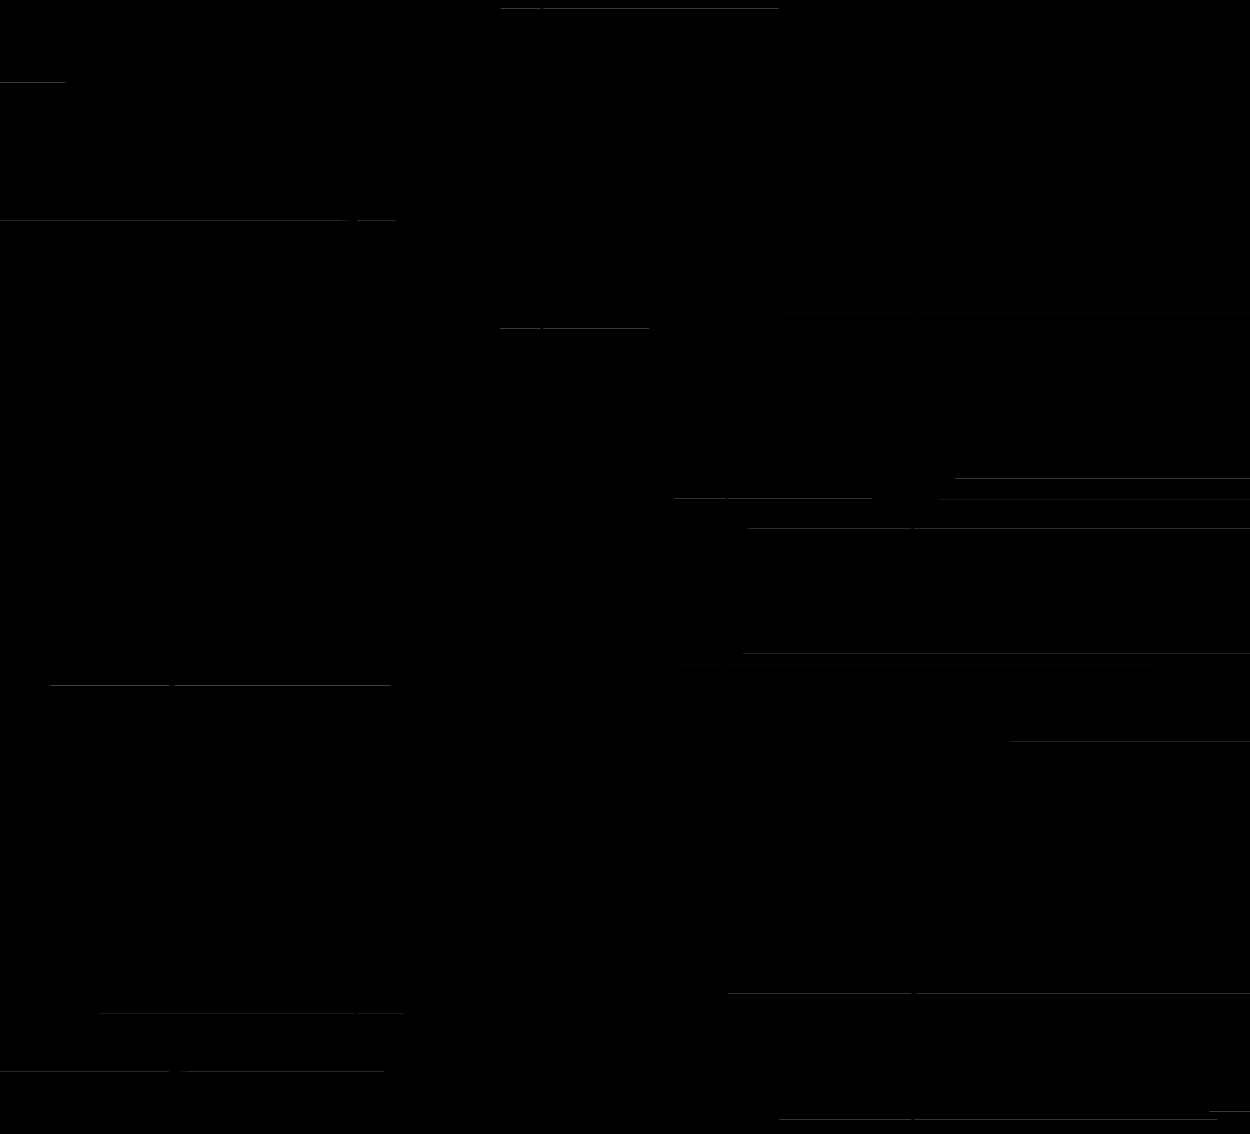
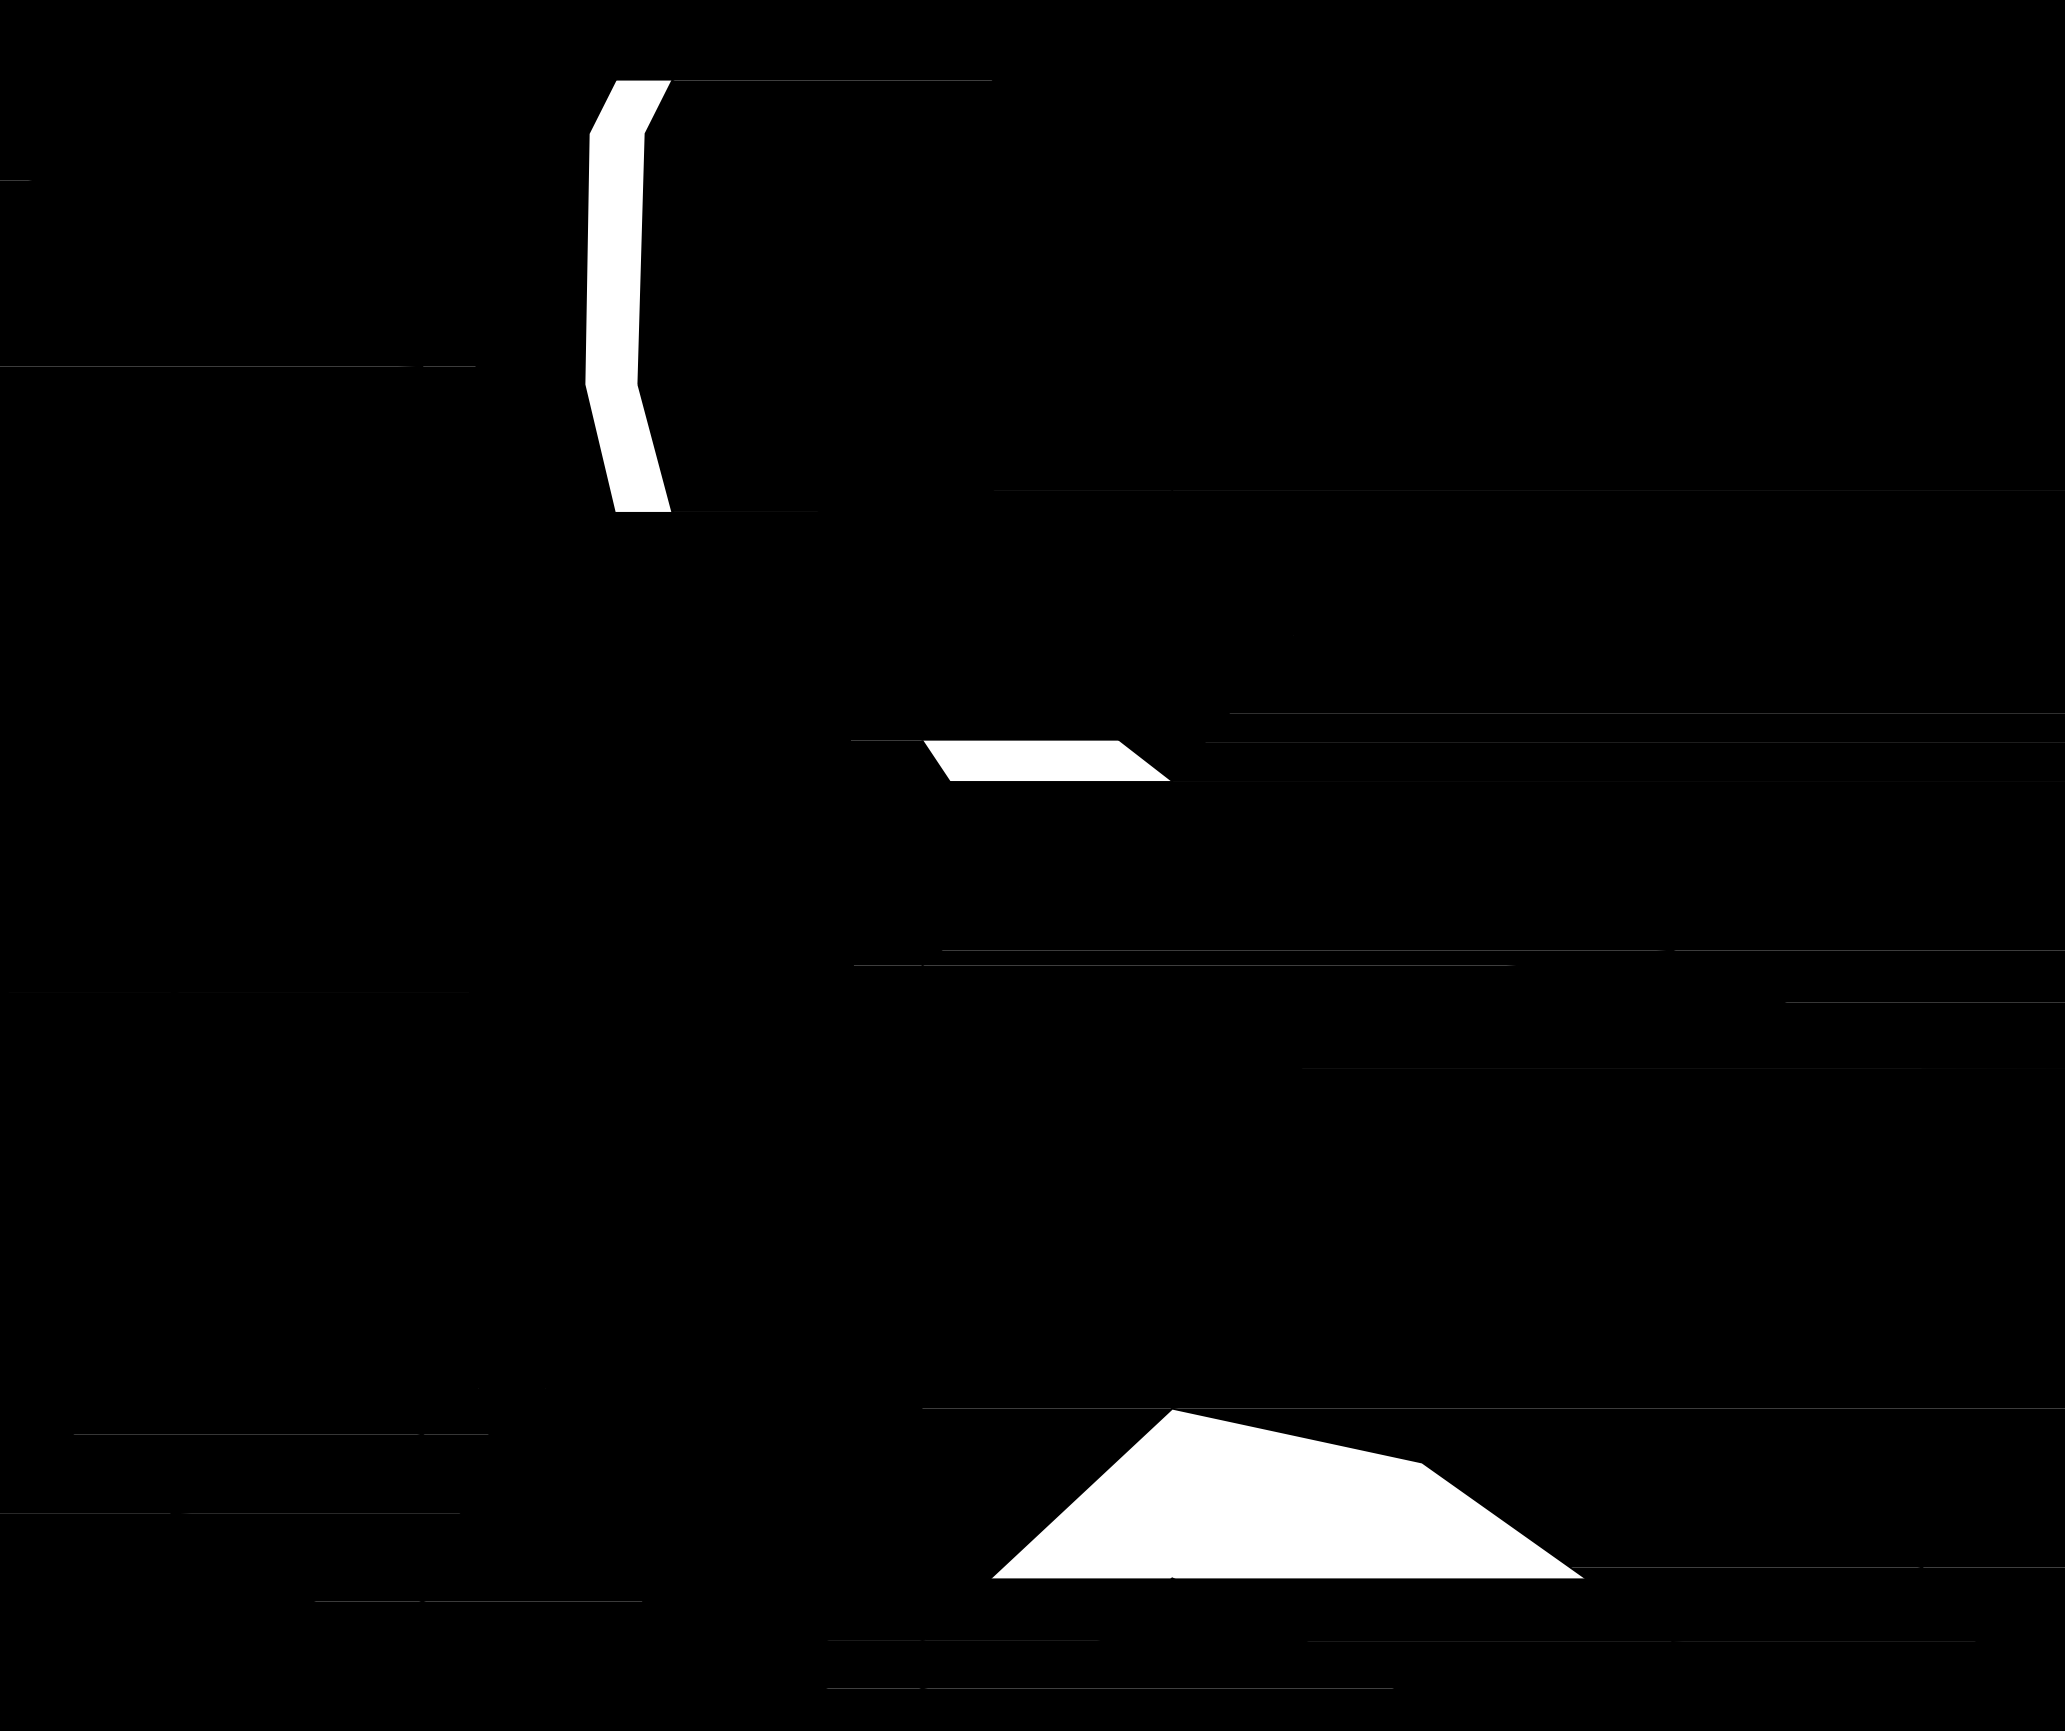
fill: (509, 168) -> (628, 295), removed
fill: (819, 512) -> (1047, 760), removed
fill: (997, 1056) -> (1287, 1493), removed

